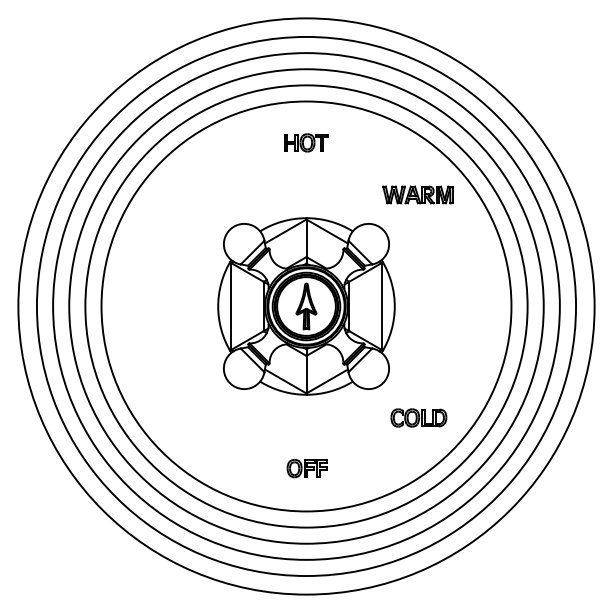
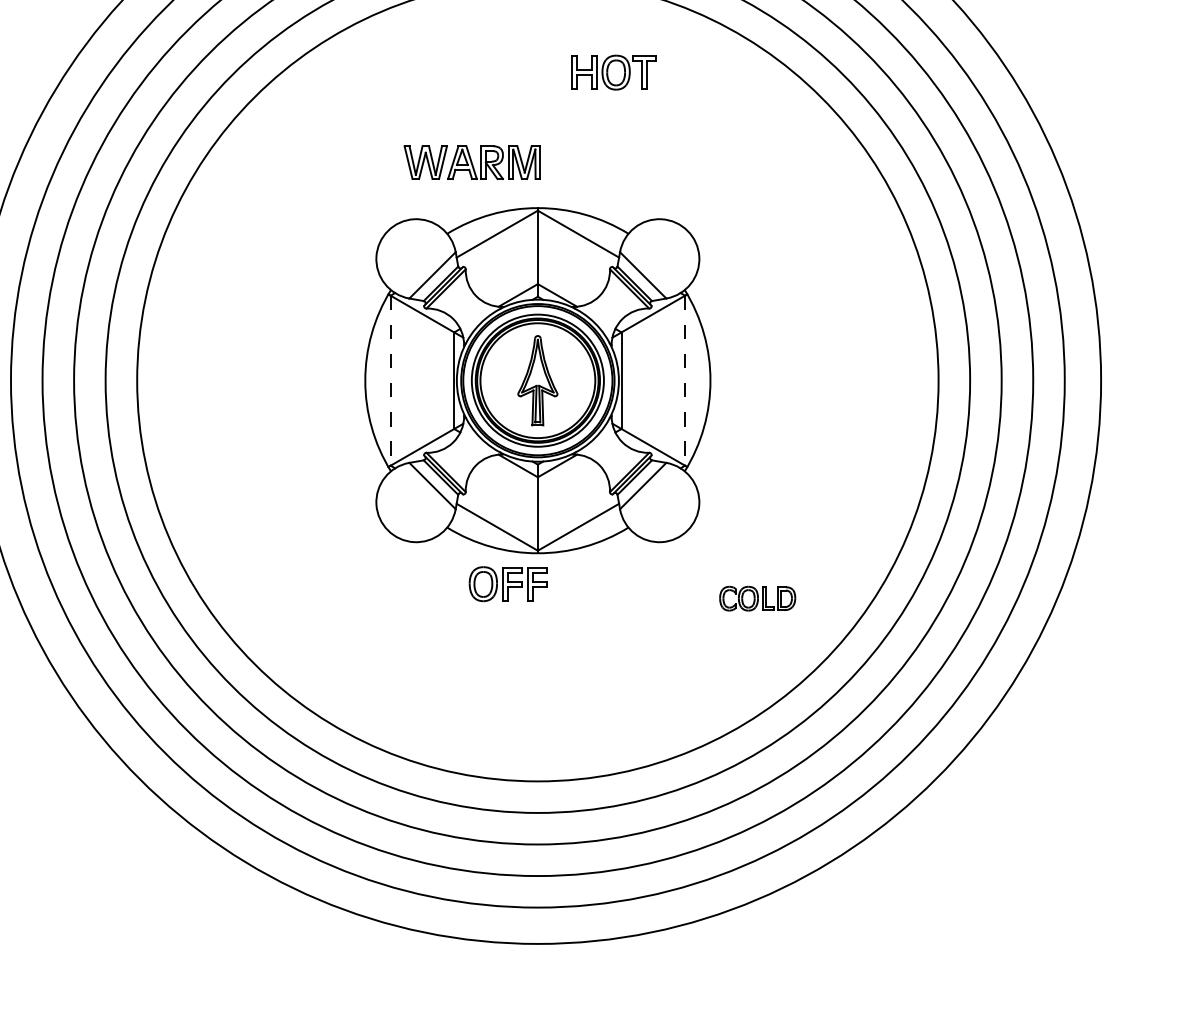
part: (306, 142) -> (614, 71), moved
part: (417, 194) -> (471, 161), moved
line: (231, 307) -> (391, 382), solid -> dashed
line: (381, 307) -> (684, 382), solid -> dashed
part: (418, 417) -> (756, 597), size x0.7
part: (306, 468) -> (506, 584), moved

